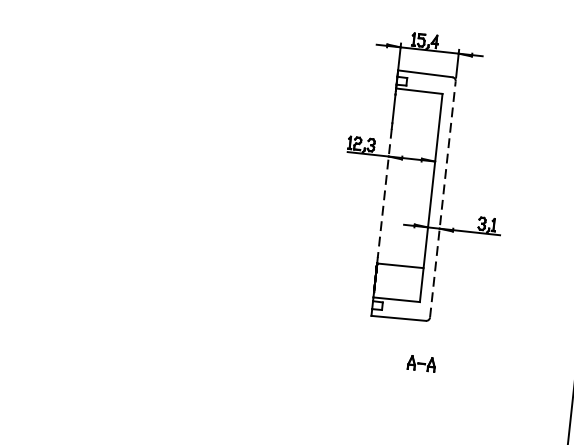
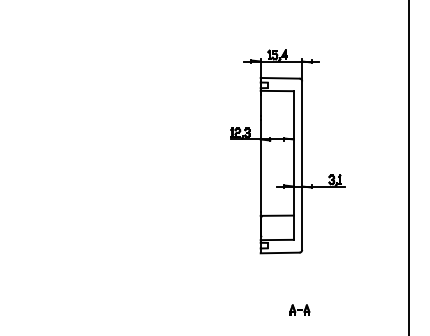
line: (384, 194) -> (260, 166), dashed -> solid
line: (443, 199) -> (302, 165), dashed -> solid
part: (421, 362) -> (299, 309), moved

